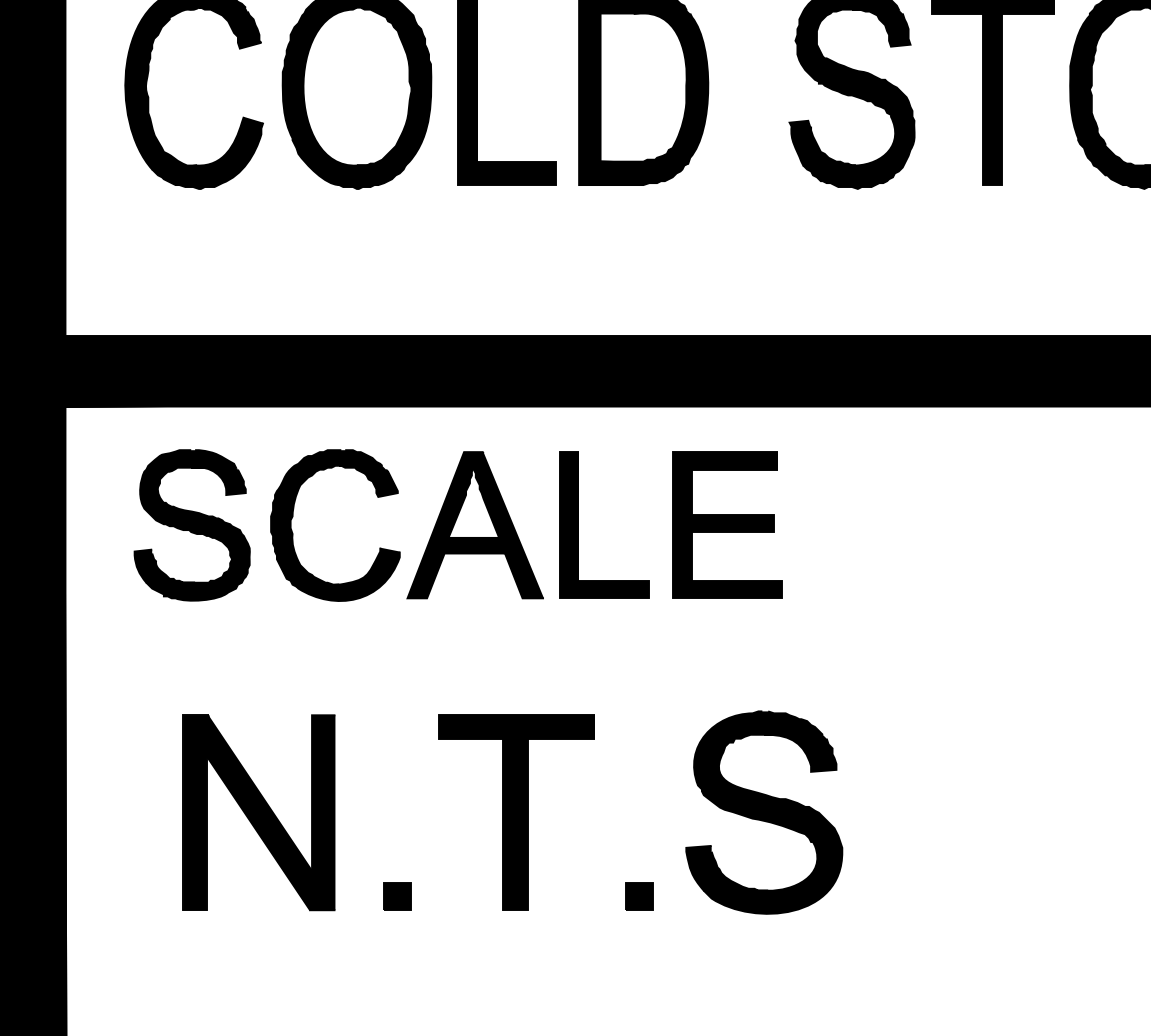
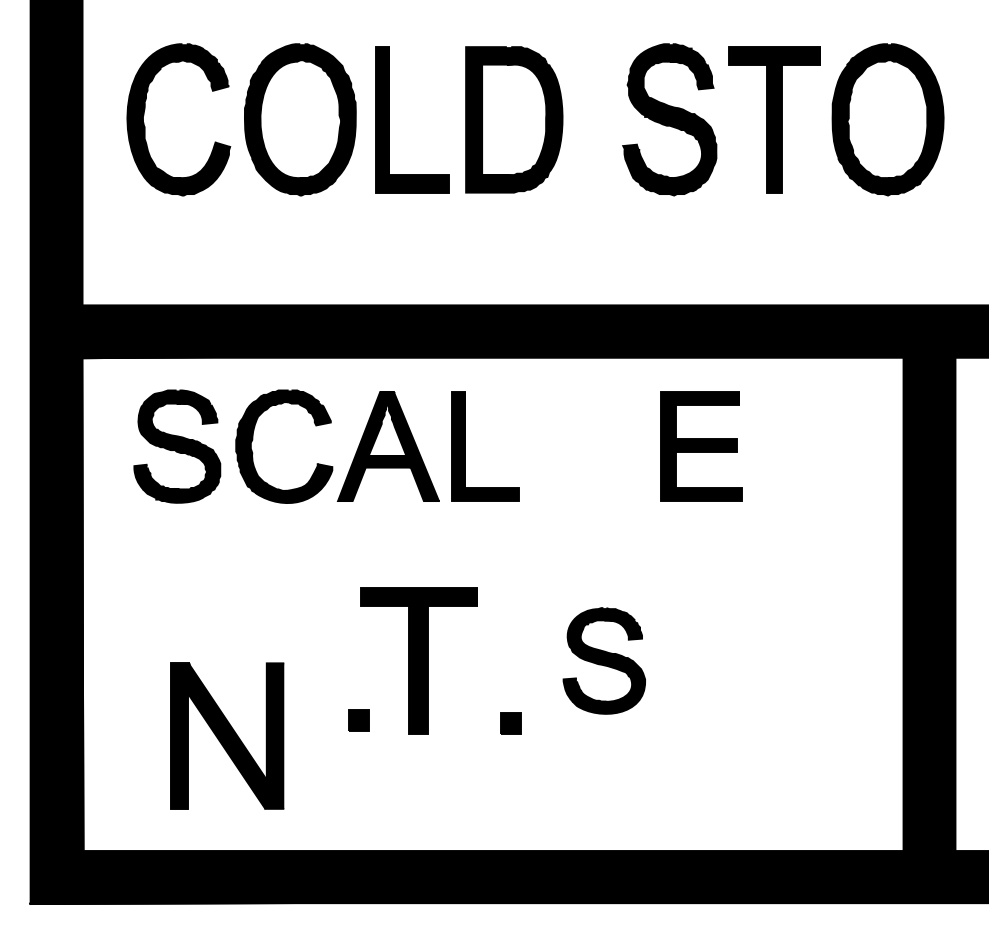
part: (727, 525) -> (701, 446), moved
part: (259, 811) -> (227, 735), moved
part: (764, 811) -> (604, 660), size x0.7
part: (397, 896) -> (358, 720), moved

